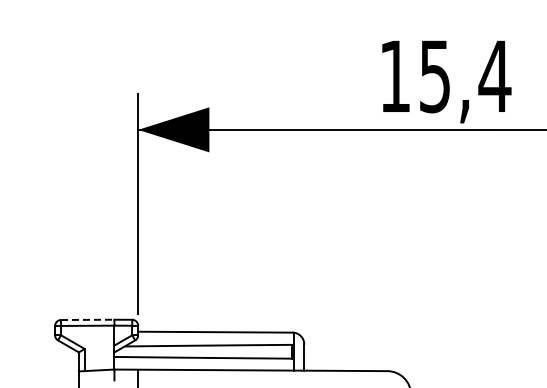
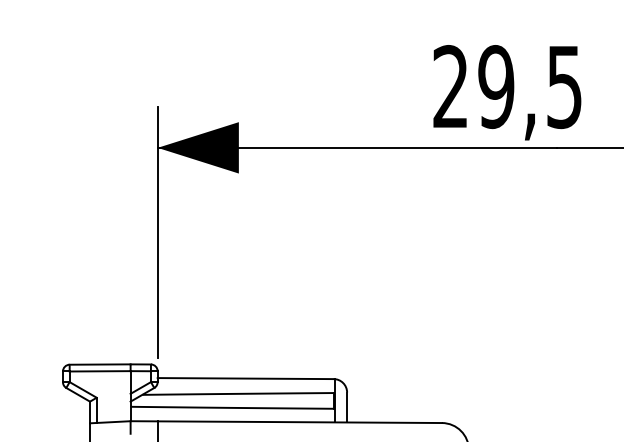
text: (445, 76) -> (508, 87), 15,4 -> 29,5
line: (87, 319) -> (99, 364), dashed -> solid

